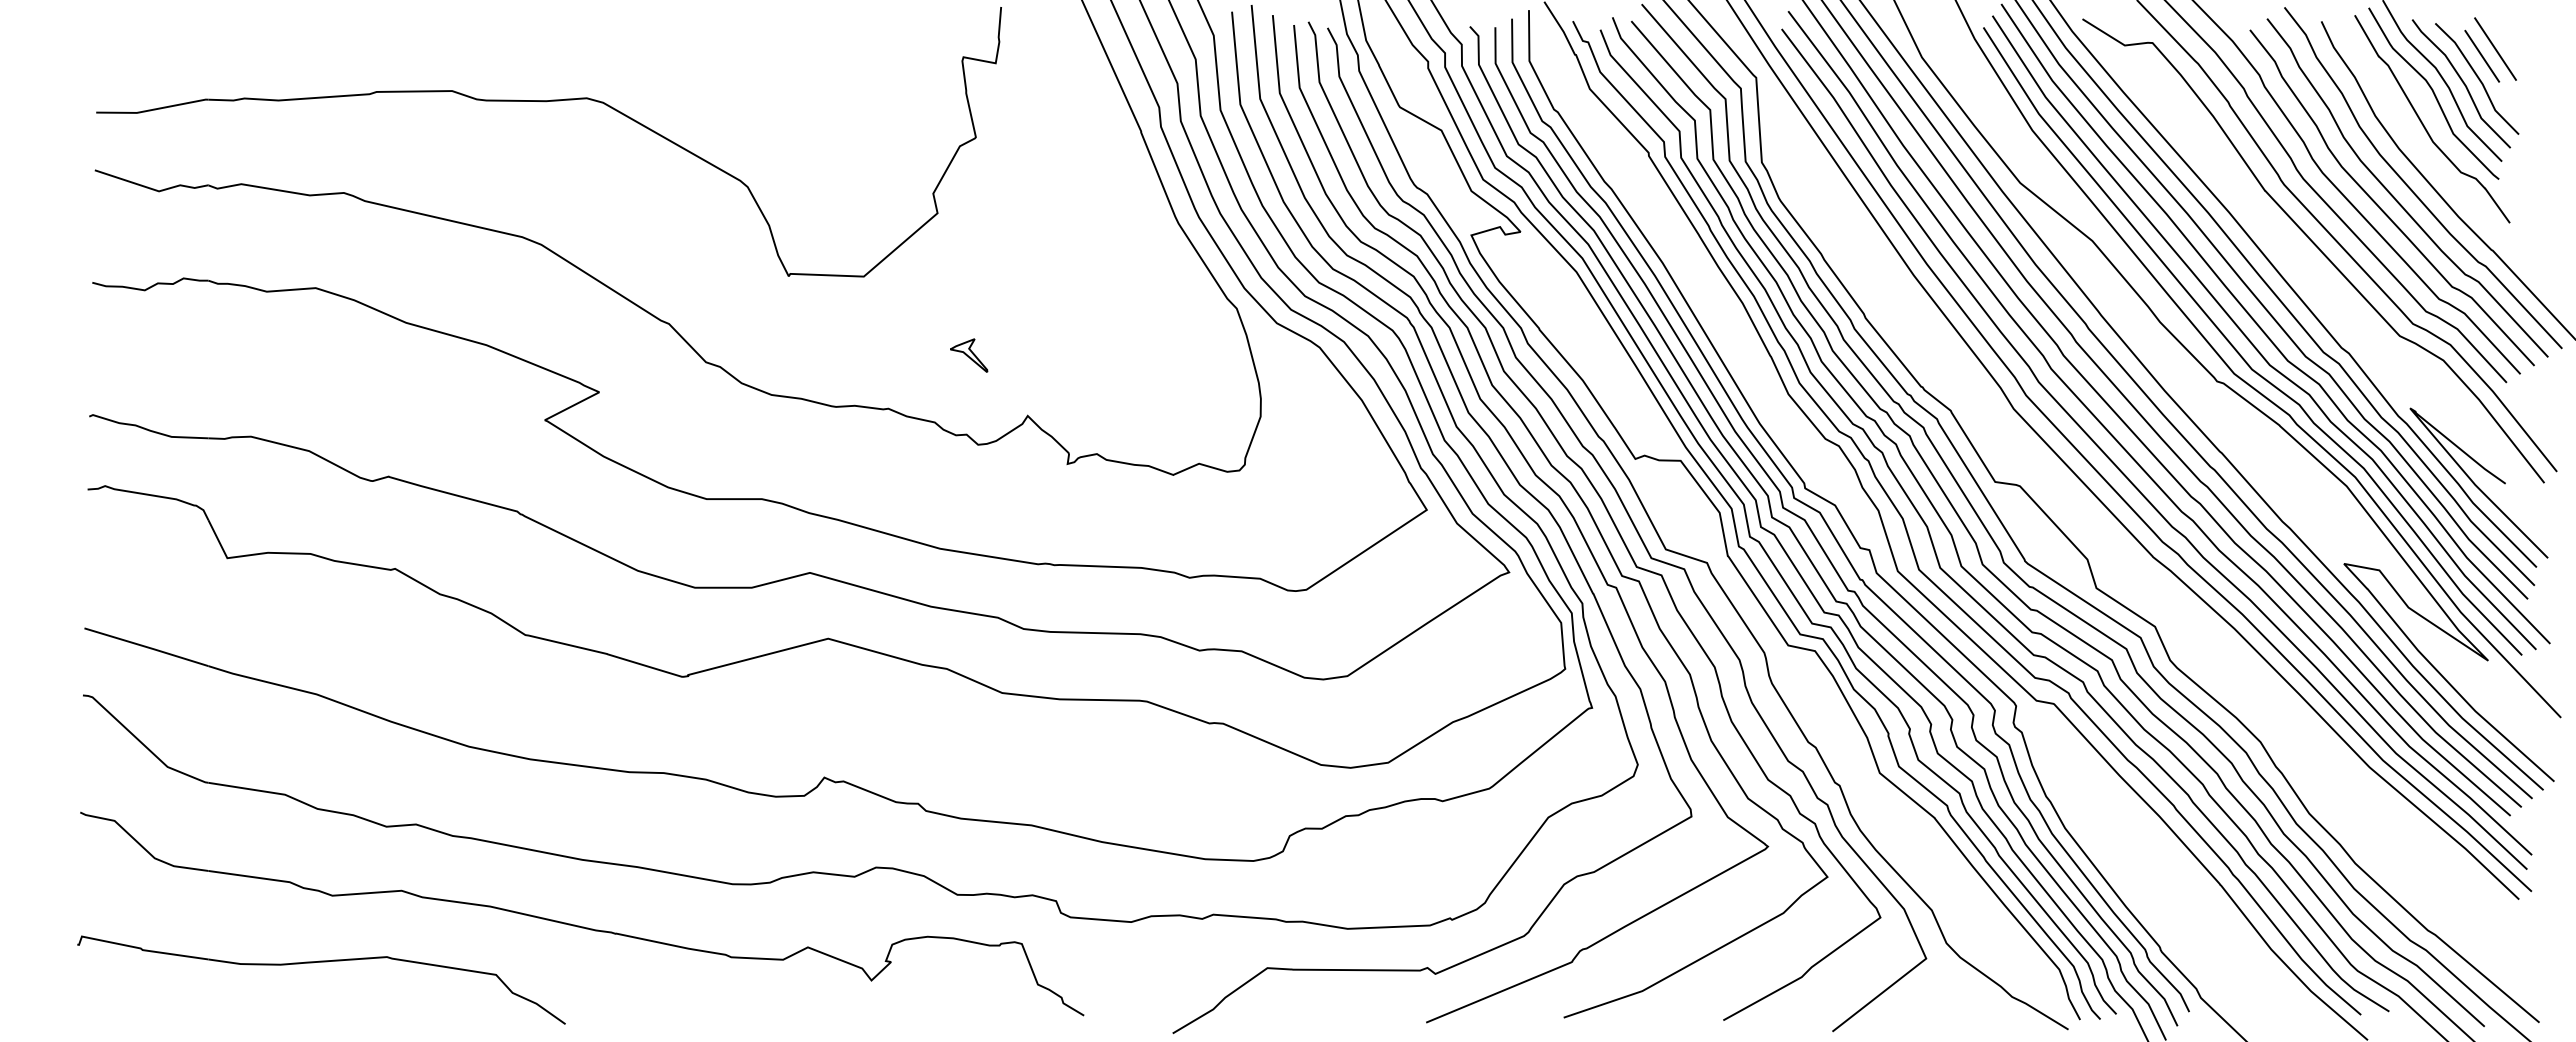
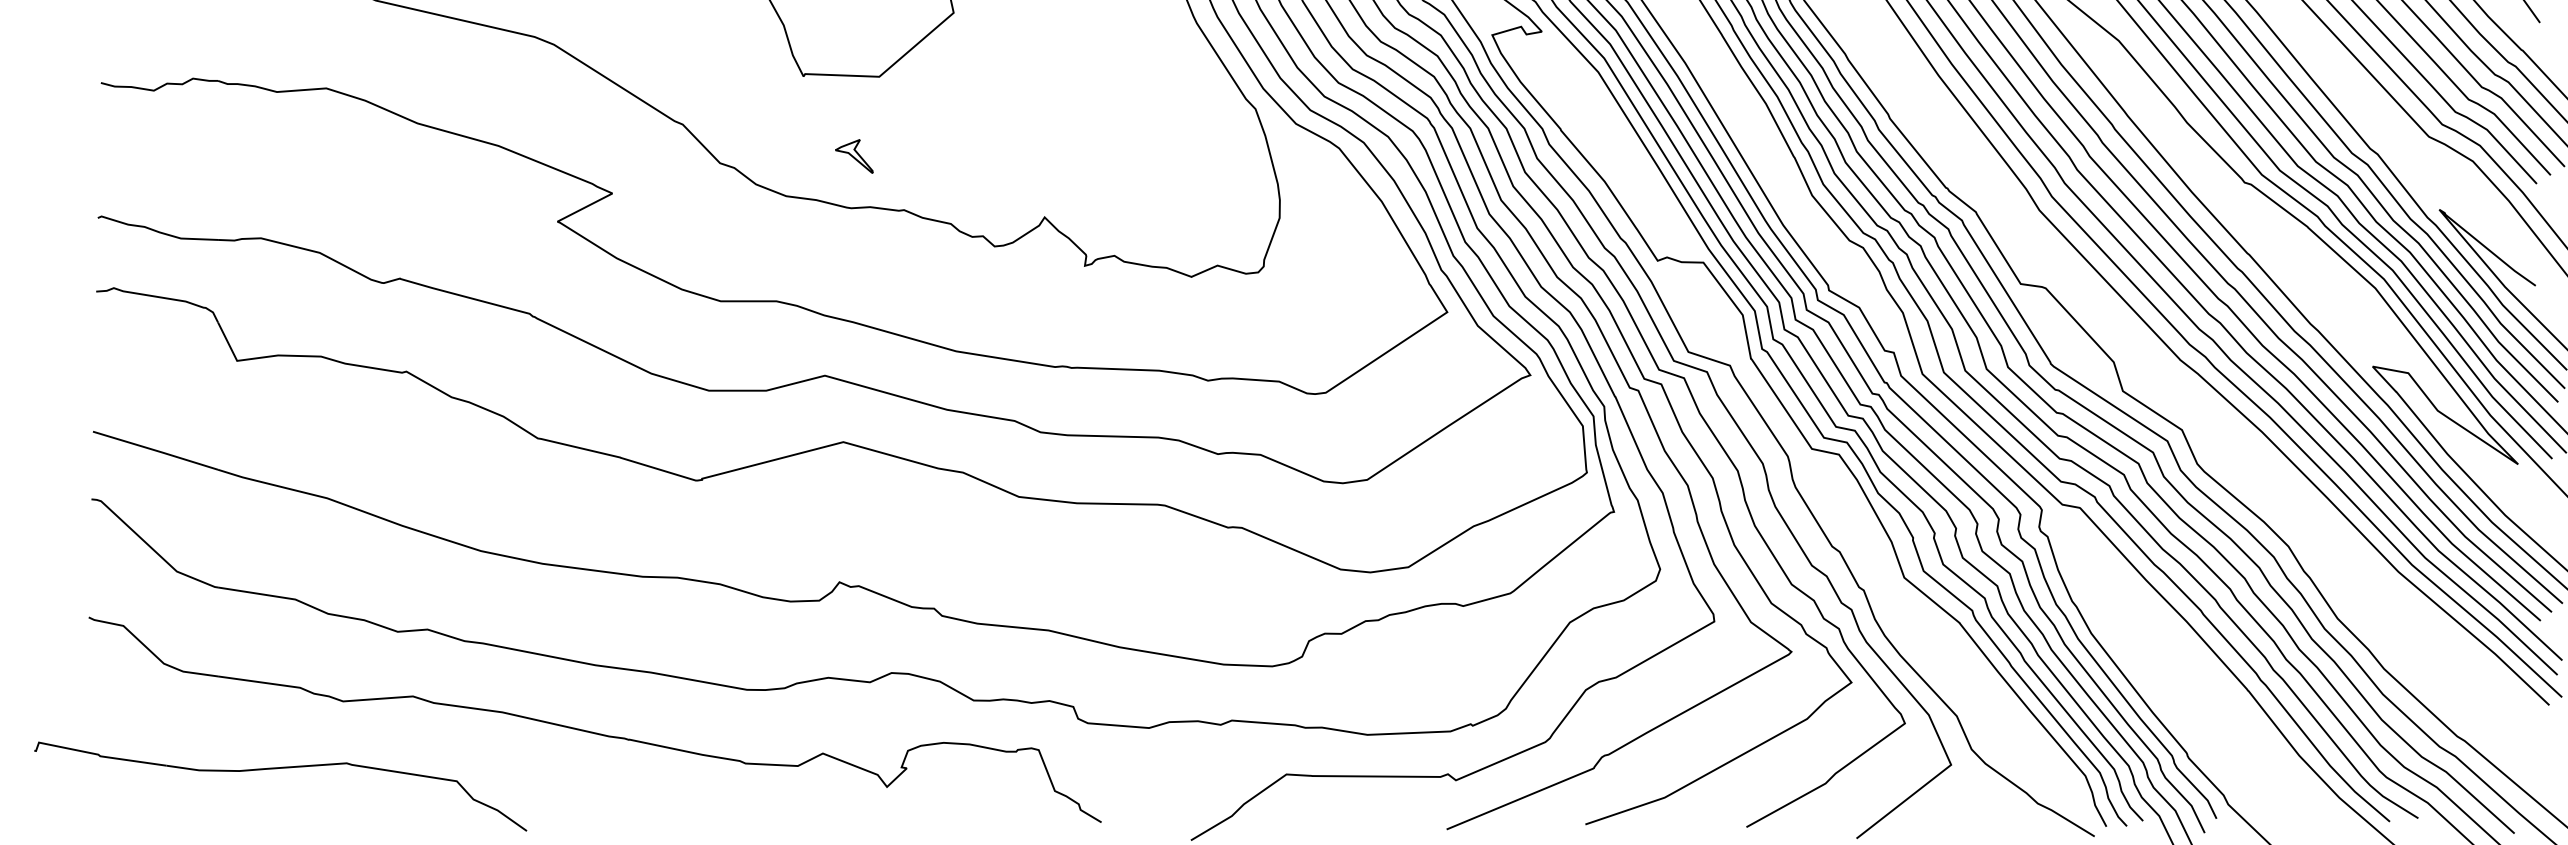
part: (969, 355) -> (854, 156), moved
part: (321, 962) -> (280, 768), moved

